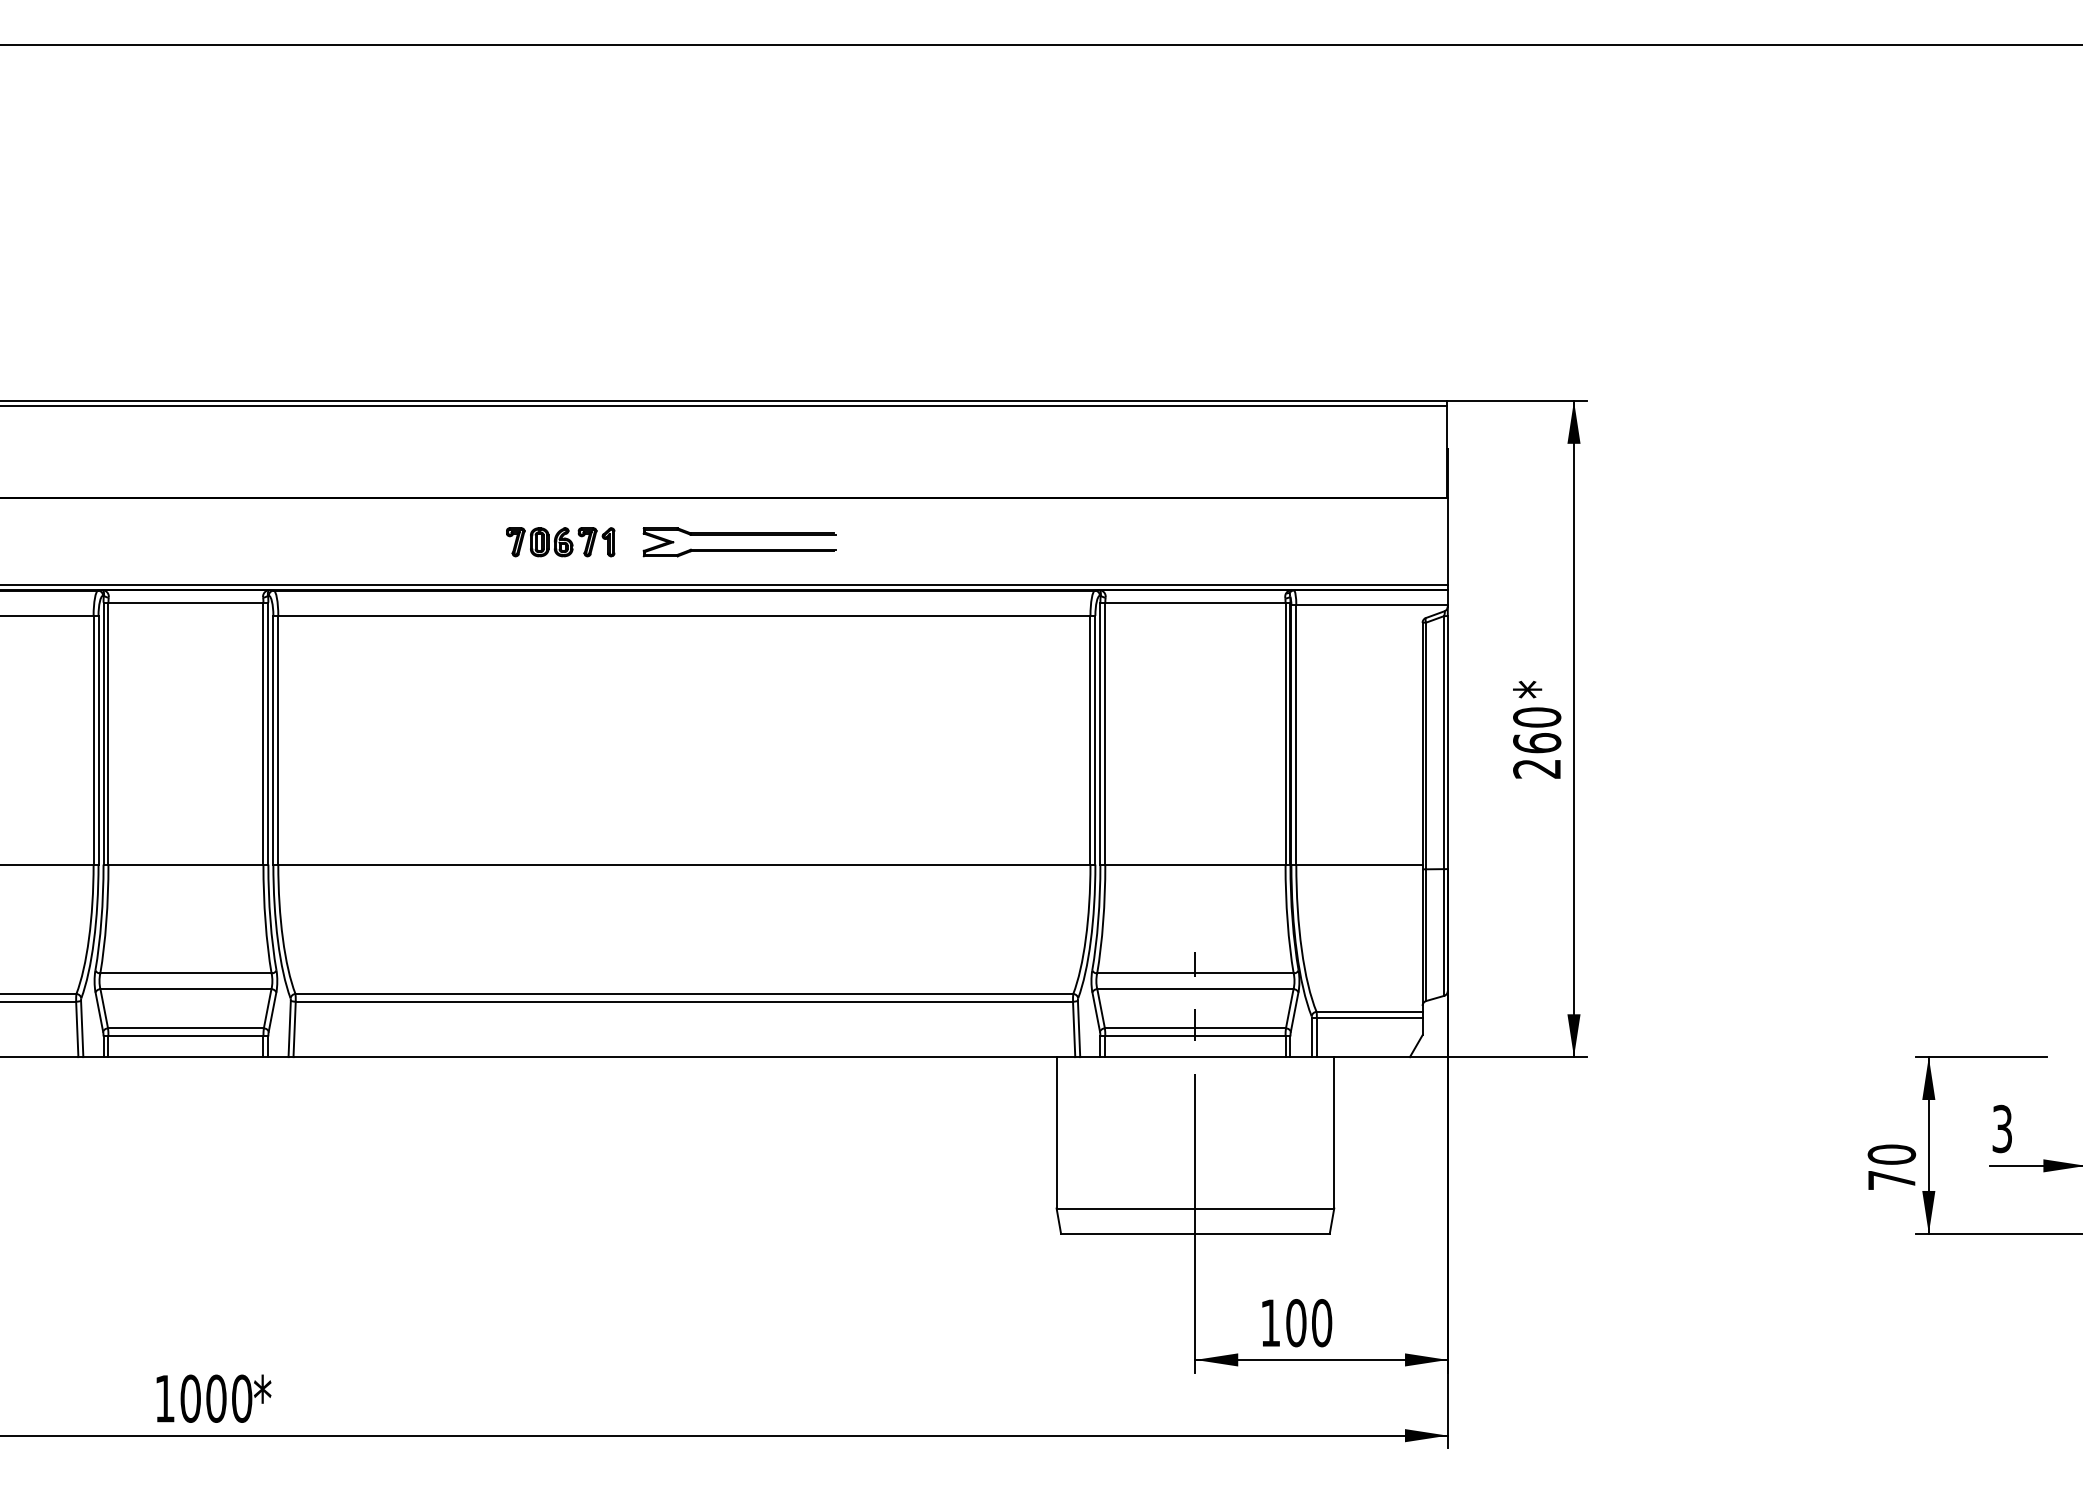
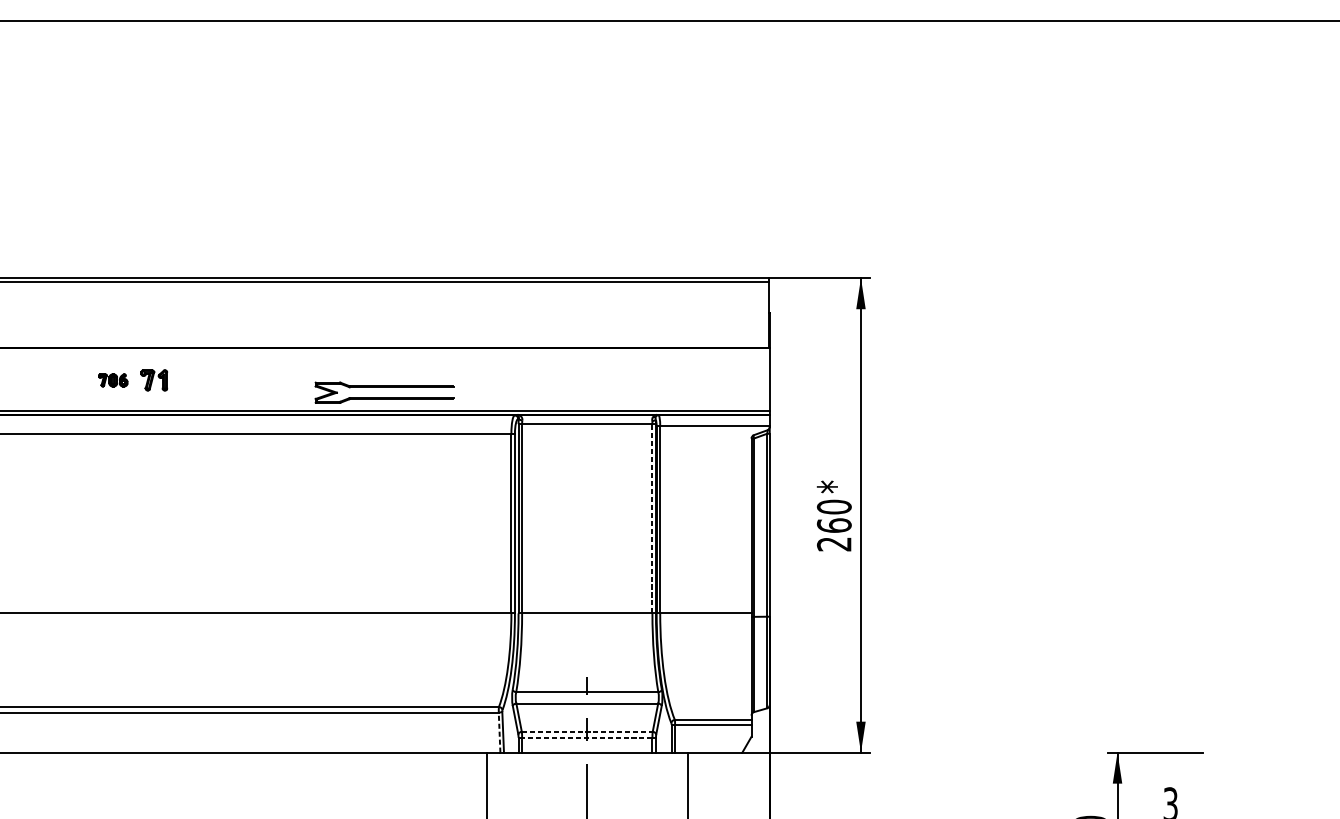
part: (739, 535) -> (384, 387), moved
part: (539, 542) -> (113, 380), size x0.6
line: (1285, 733) -> (652, 518), solid -> dashed
line: (1195, 1028) -> (587, 731), solid -> dashed
line: (1074, 1029) -> (499, 732), solid -> dashed
line: (1194, 1036) -> (586, 737), solid -> dashed

